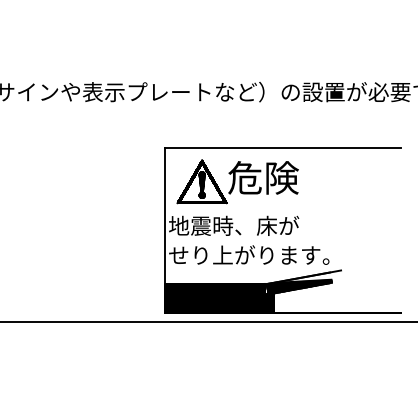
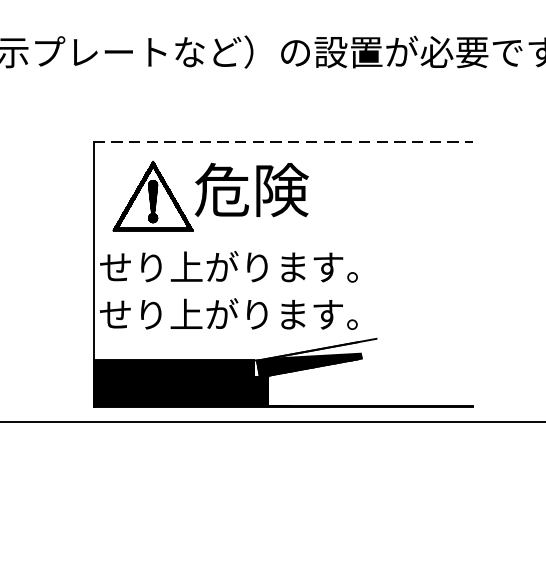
line: (283, 148) -> (283, 142), solid -> dashed
text: (249, 225) -> (229, 266), 地震時、床が -> せり上がります。

